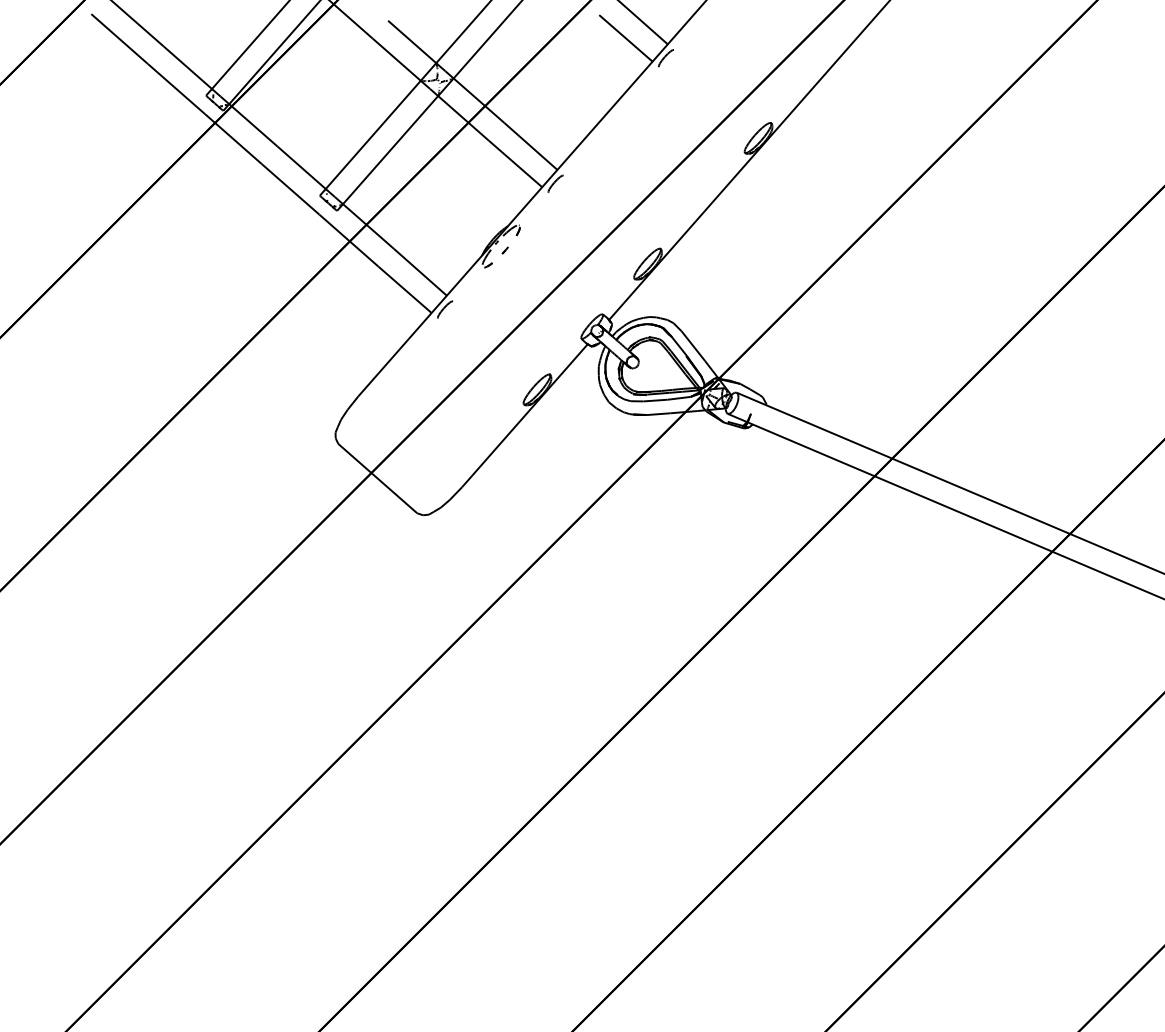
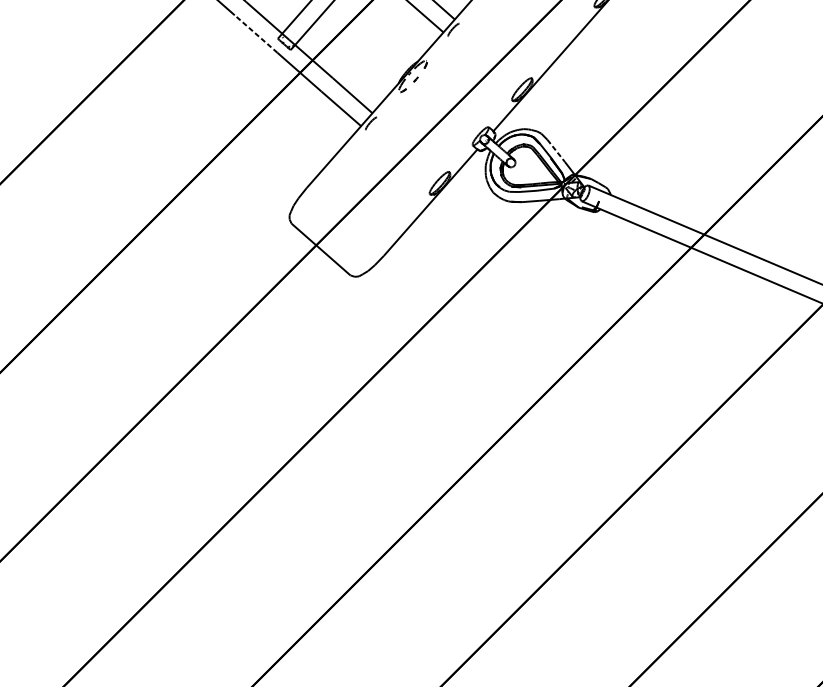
line: (290, 189) -> (255, 34), solid -> dashed
line: (693, 346) -> (556, 151), solid -> dashed

